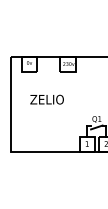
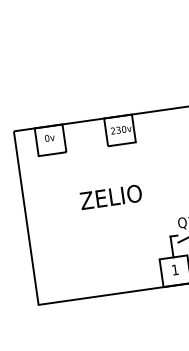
text: (46, 99) -> (109, 196), moved

